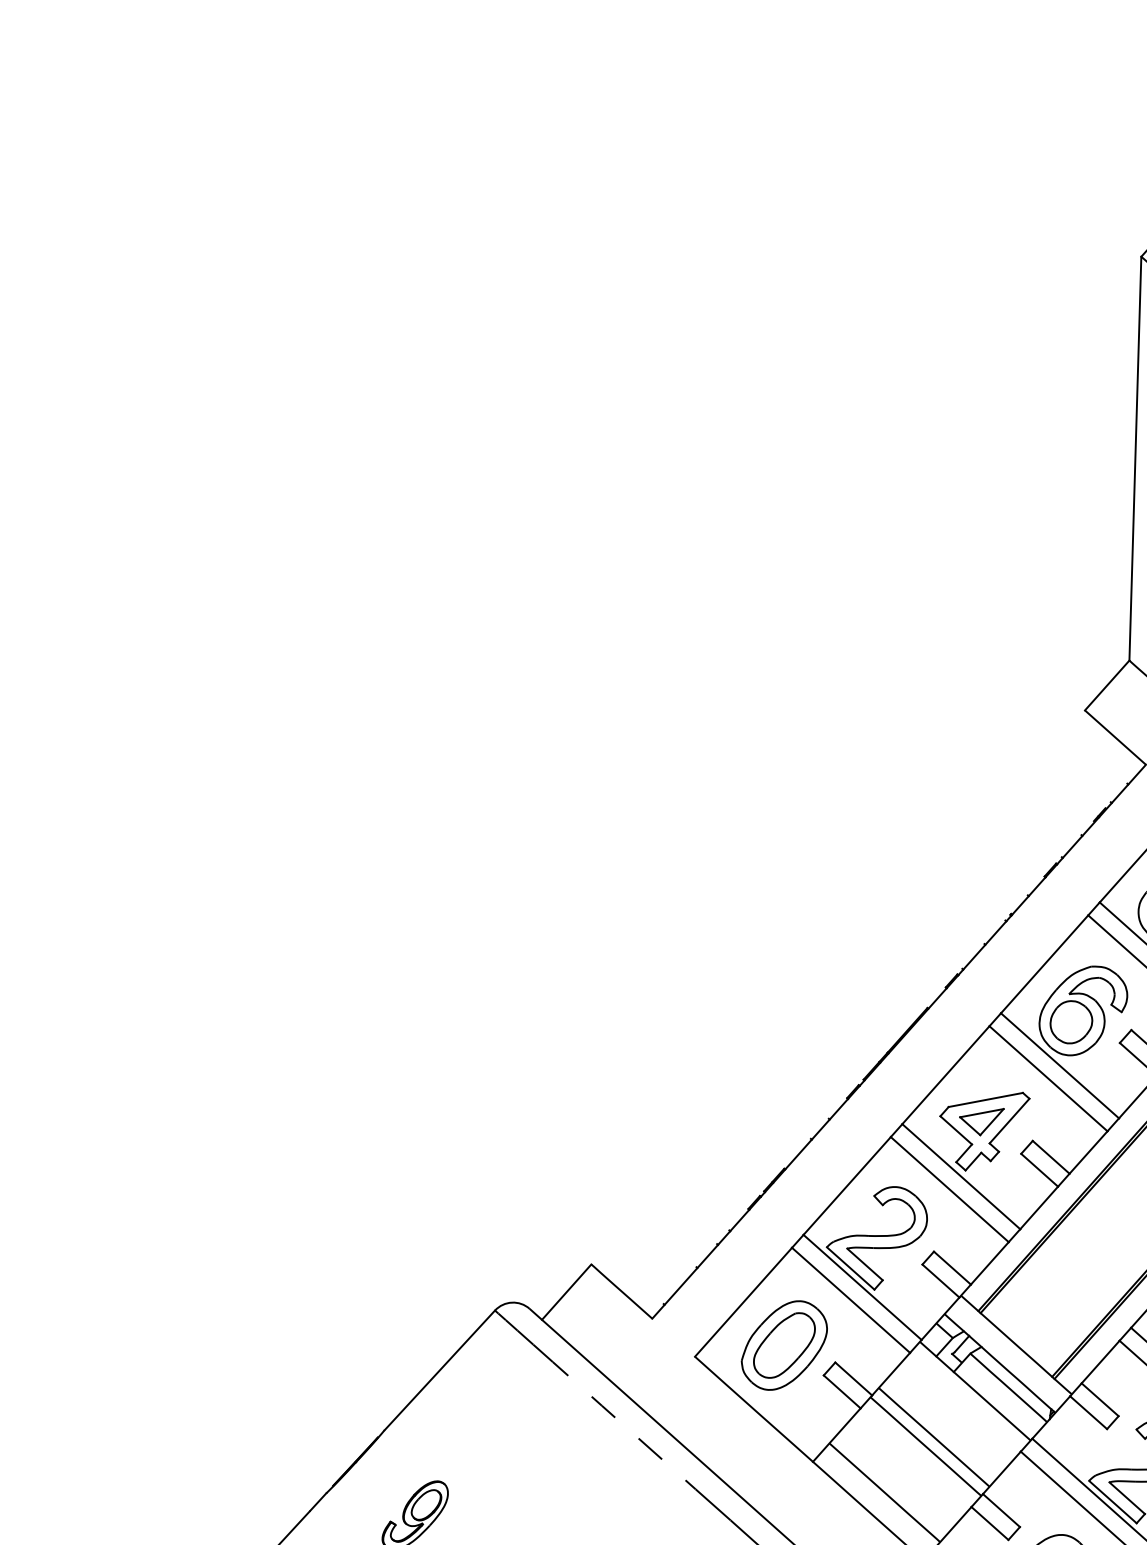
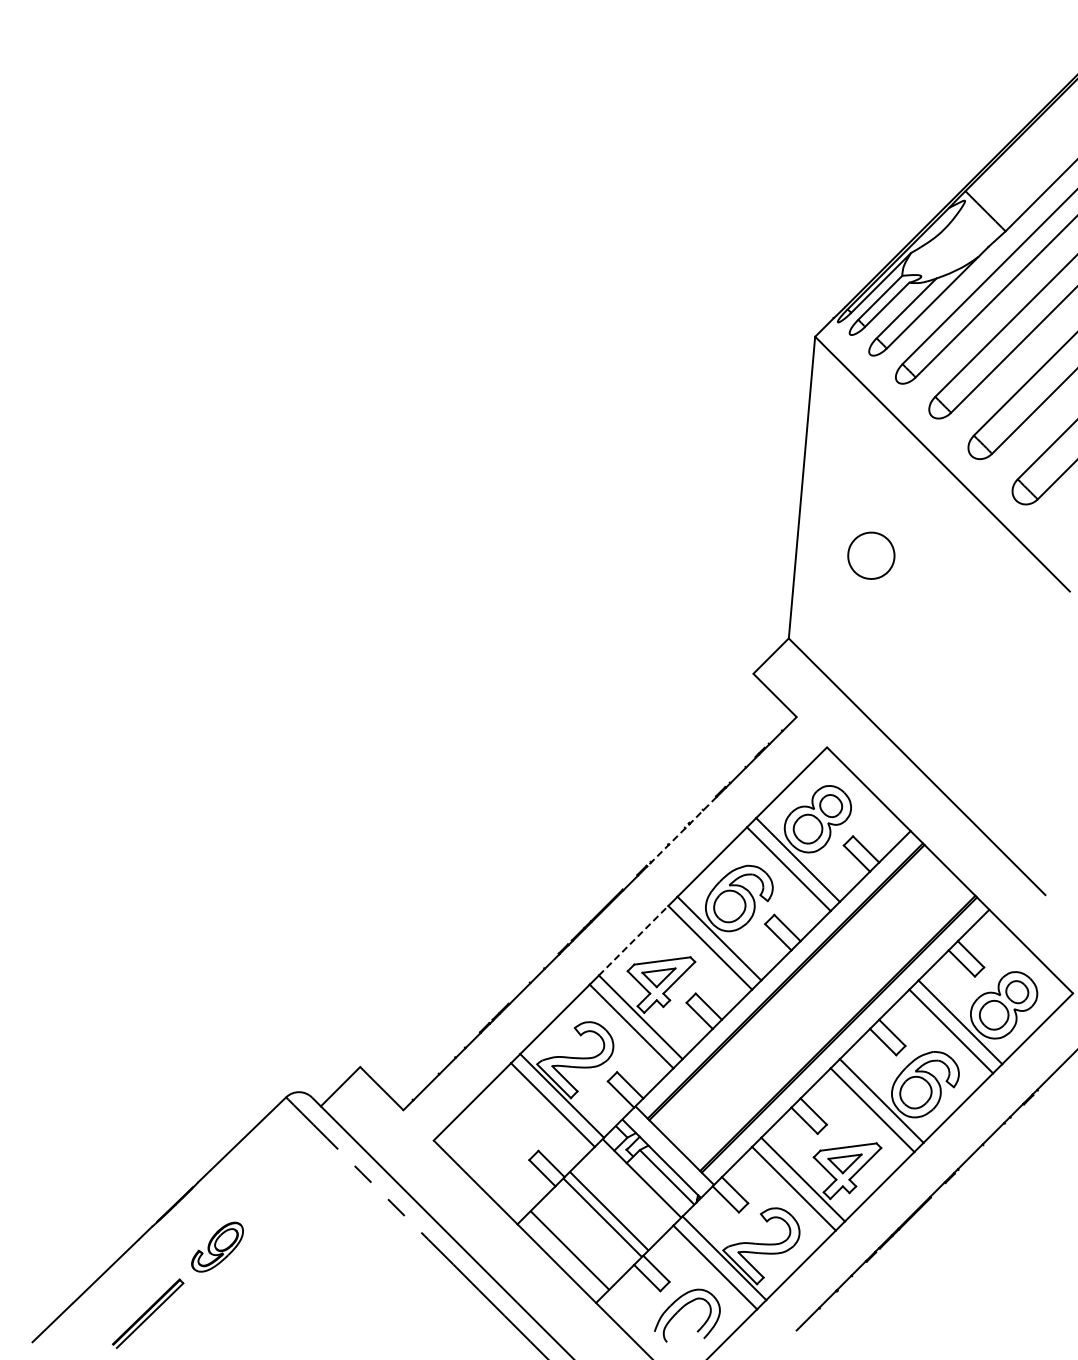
line: (1001, 927) -> (681, 832), solid -> dashed
line: (947, 1074) -> (634, 940), solid -> dashed
part: (783, 1344) -> (500, 1135), removed

